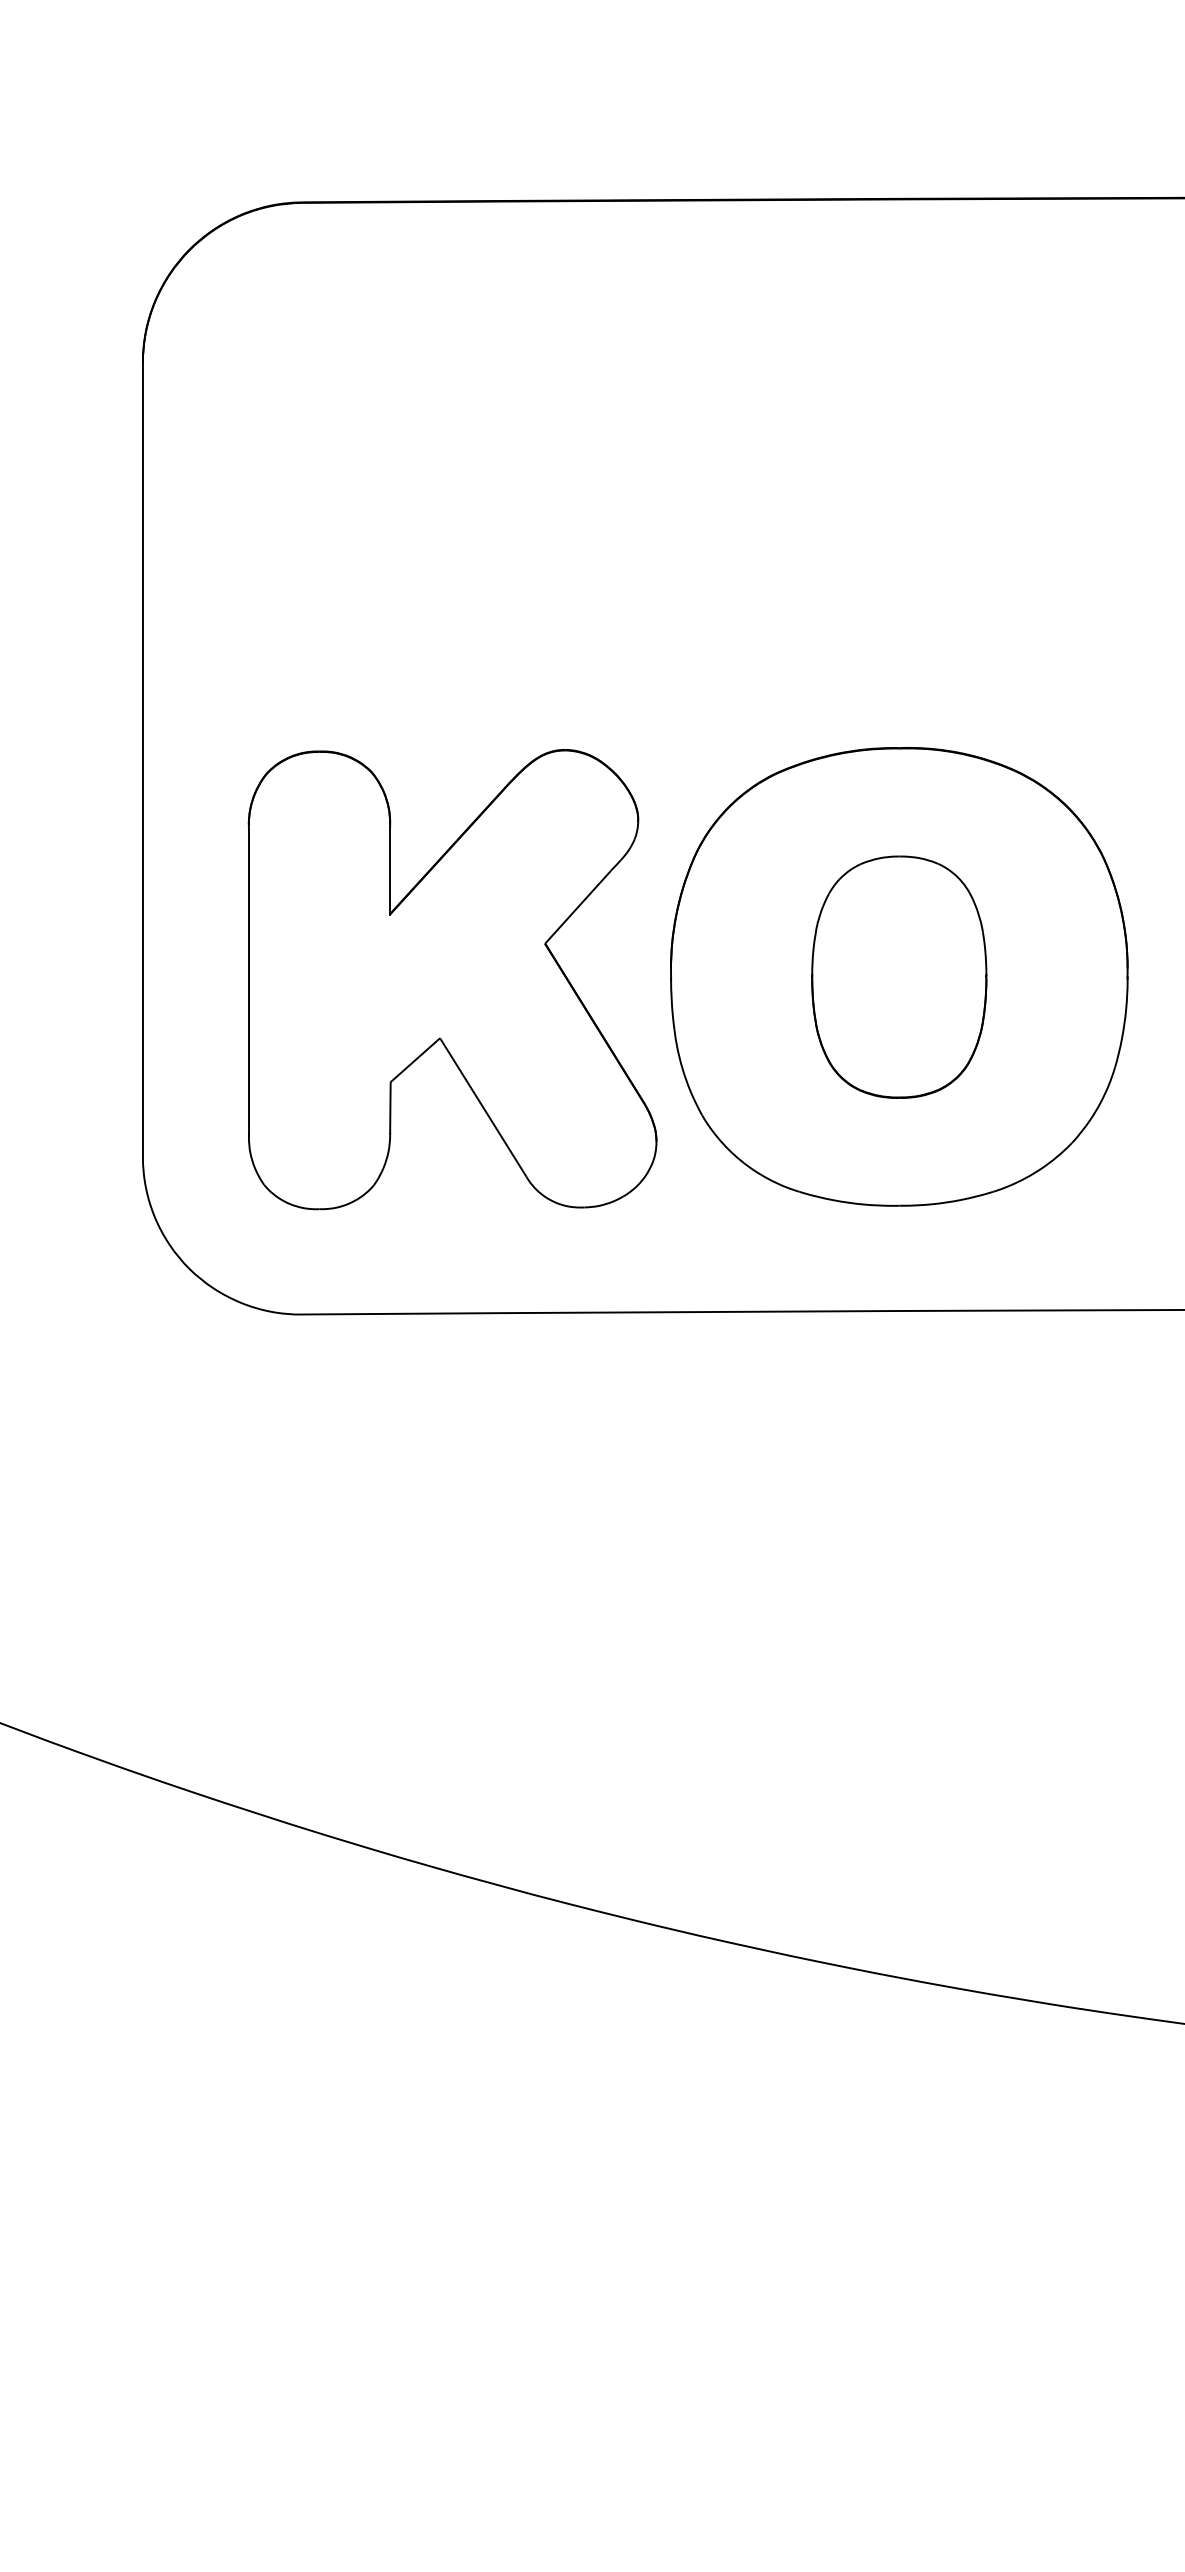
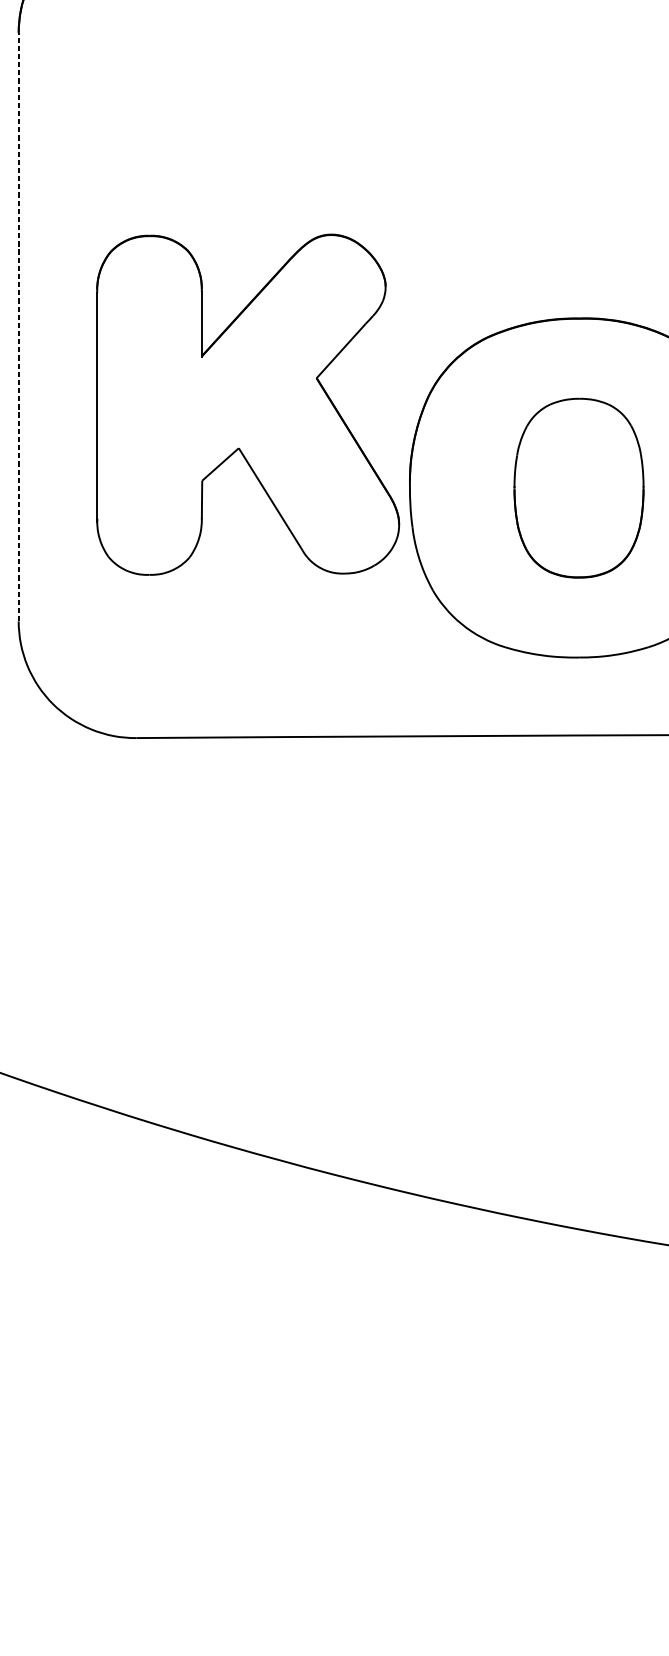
line: (142, 759) -> (18, 326), solid -> dashed
part: (452, 979) -> (248, 404), moved

